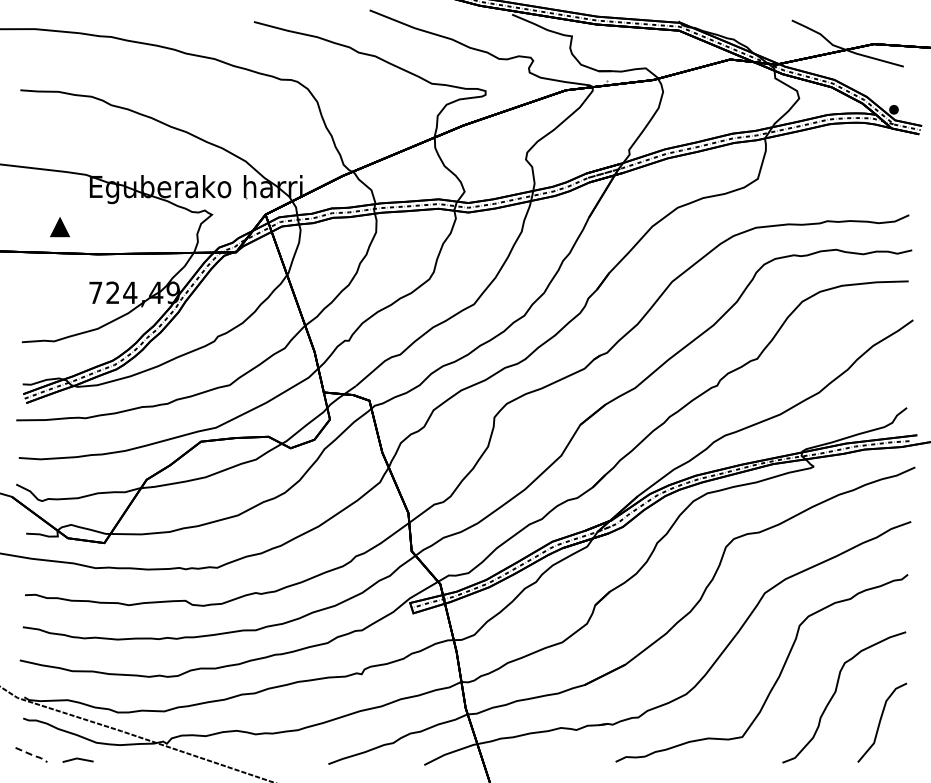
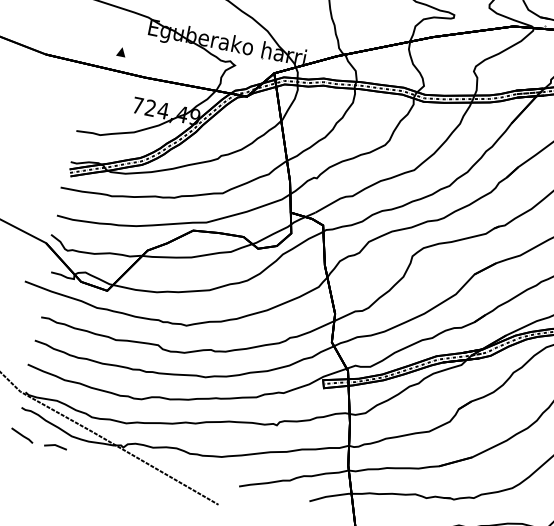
part: (60, 226) -> (121, 51), size x0.62
line: (33, 755) -> (23, 436), dashed -> solid

